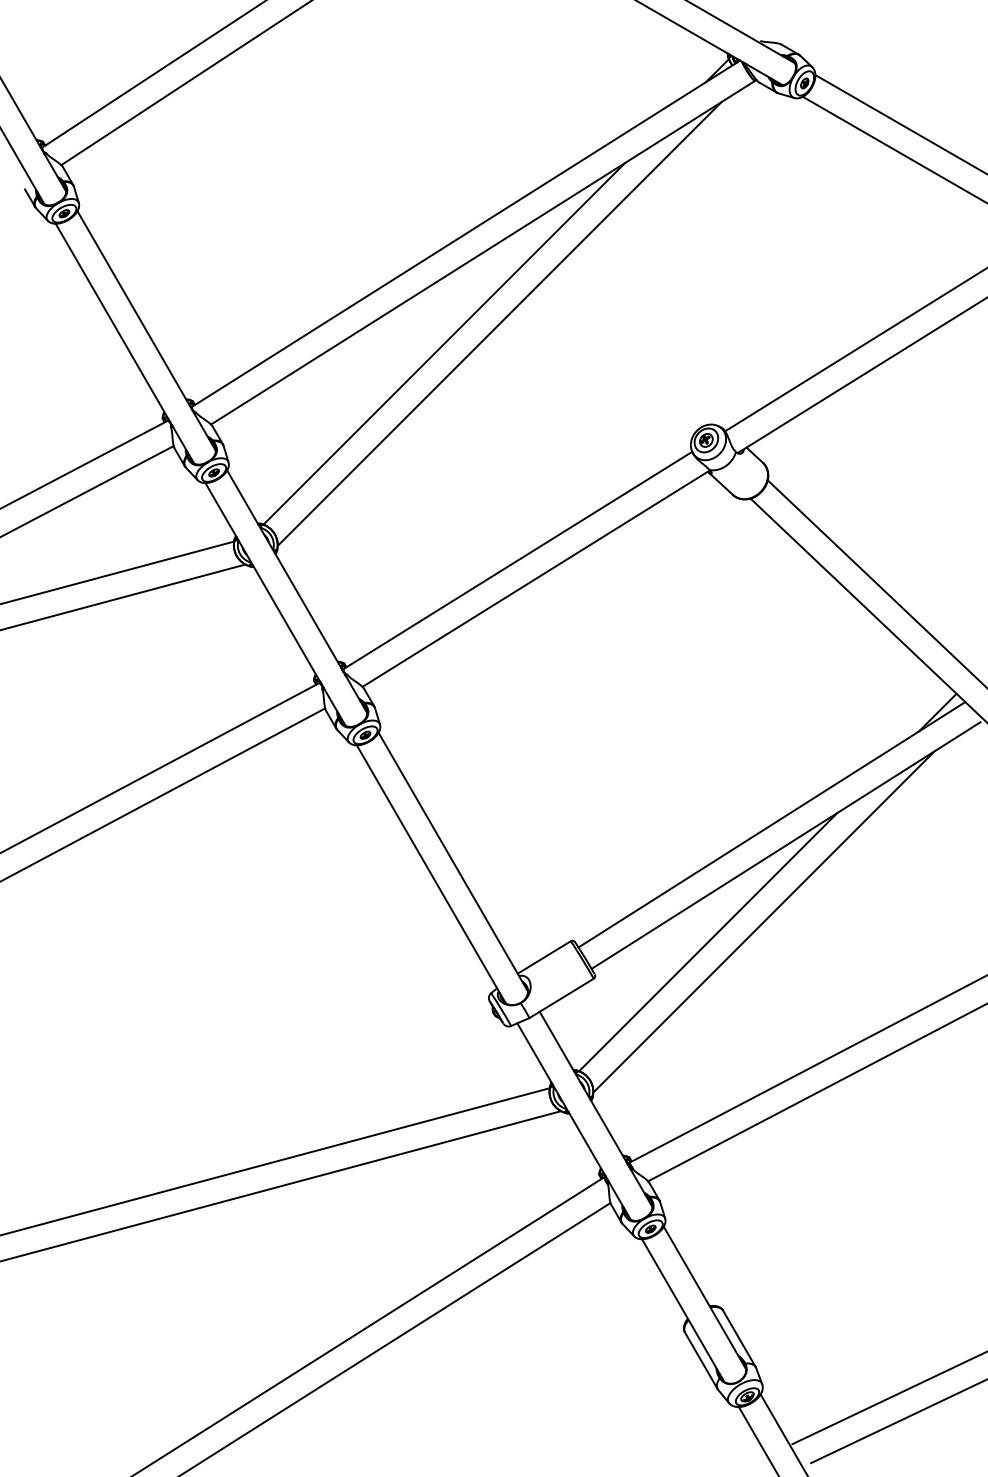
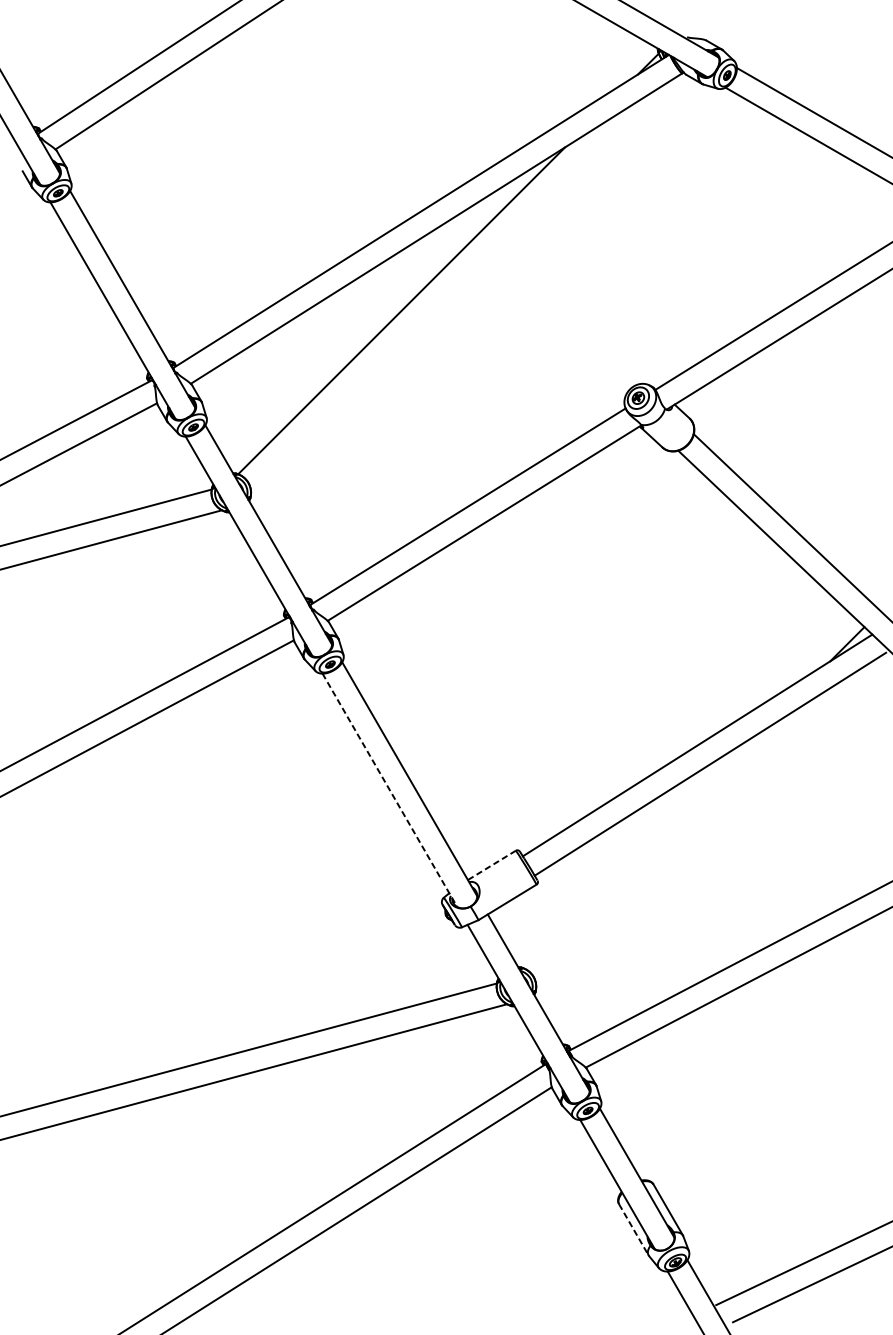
line: (499, 323) -> (451, 292), removed
line: (431, 874) -> (390, 790), solid -> dashed
line: (763, 921) -> (690, 832), removed
line: (708, 942) -> (640, 851), removed
line: (543, 957) -> (491, 865), solid -> dashed
line: (701, 1360) -> (633, 1229), solid -> dashed

